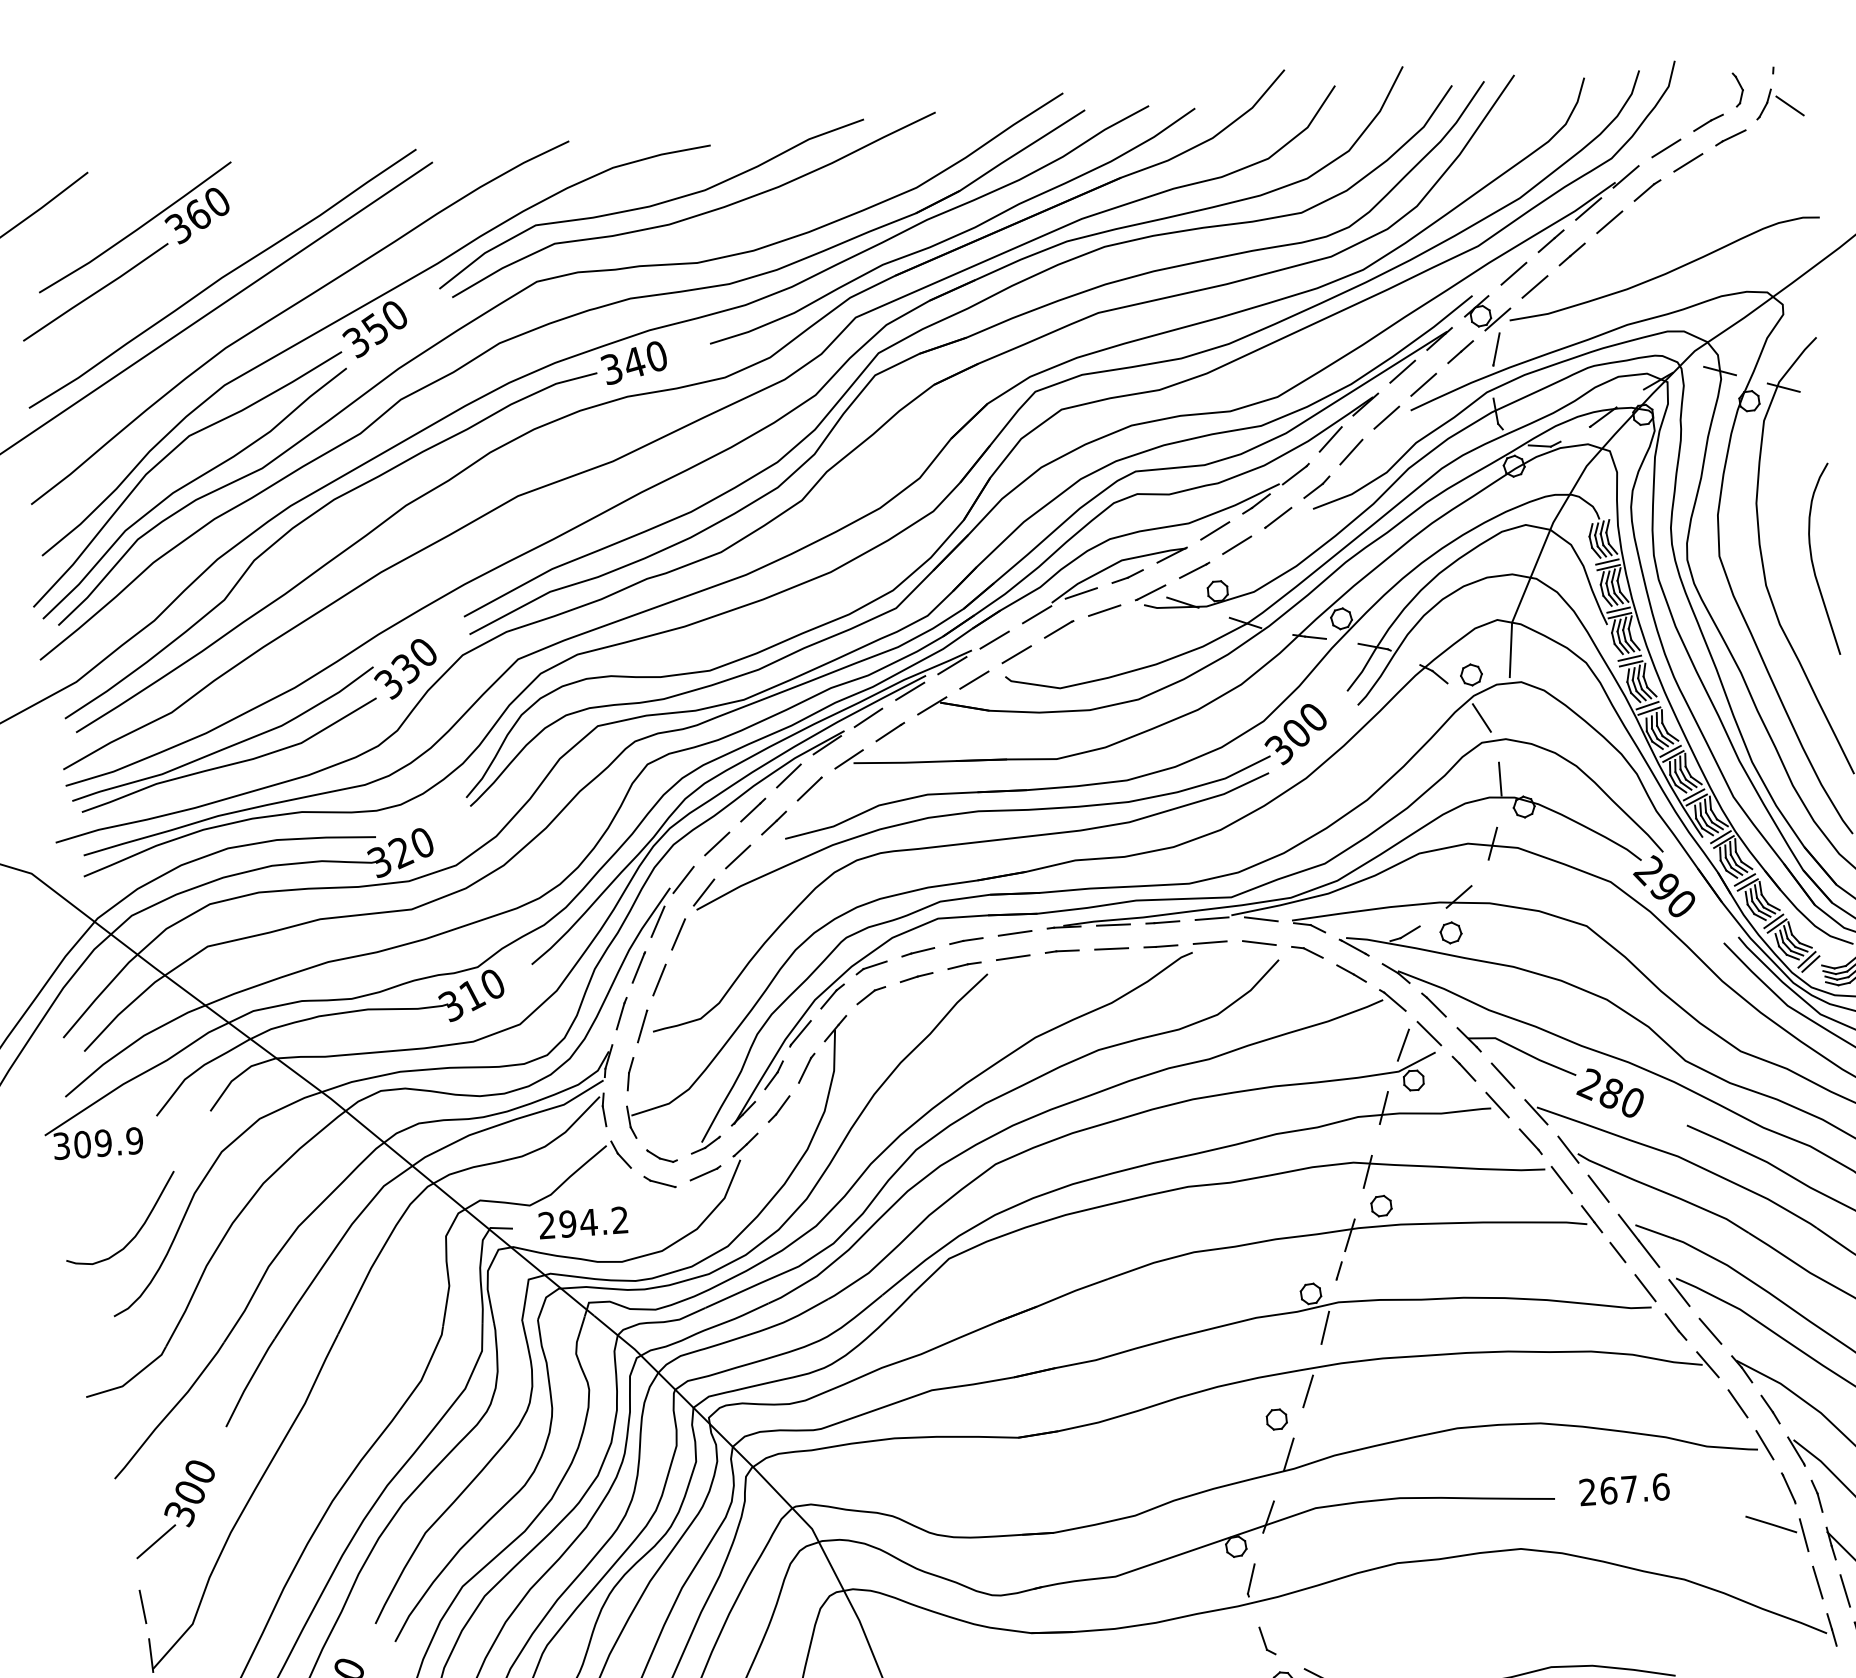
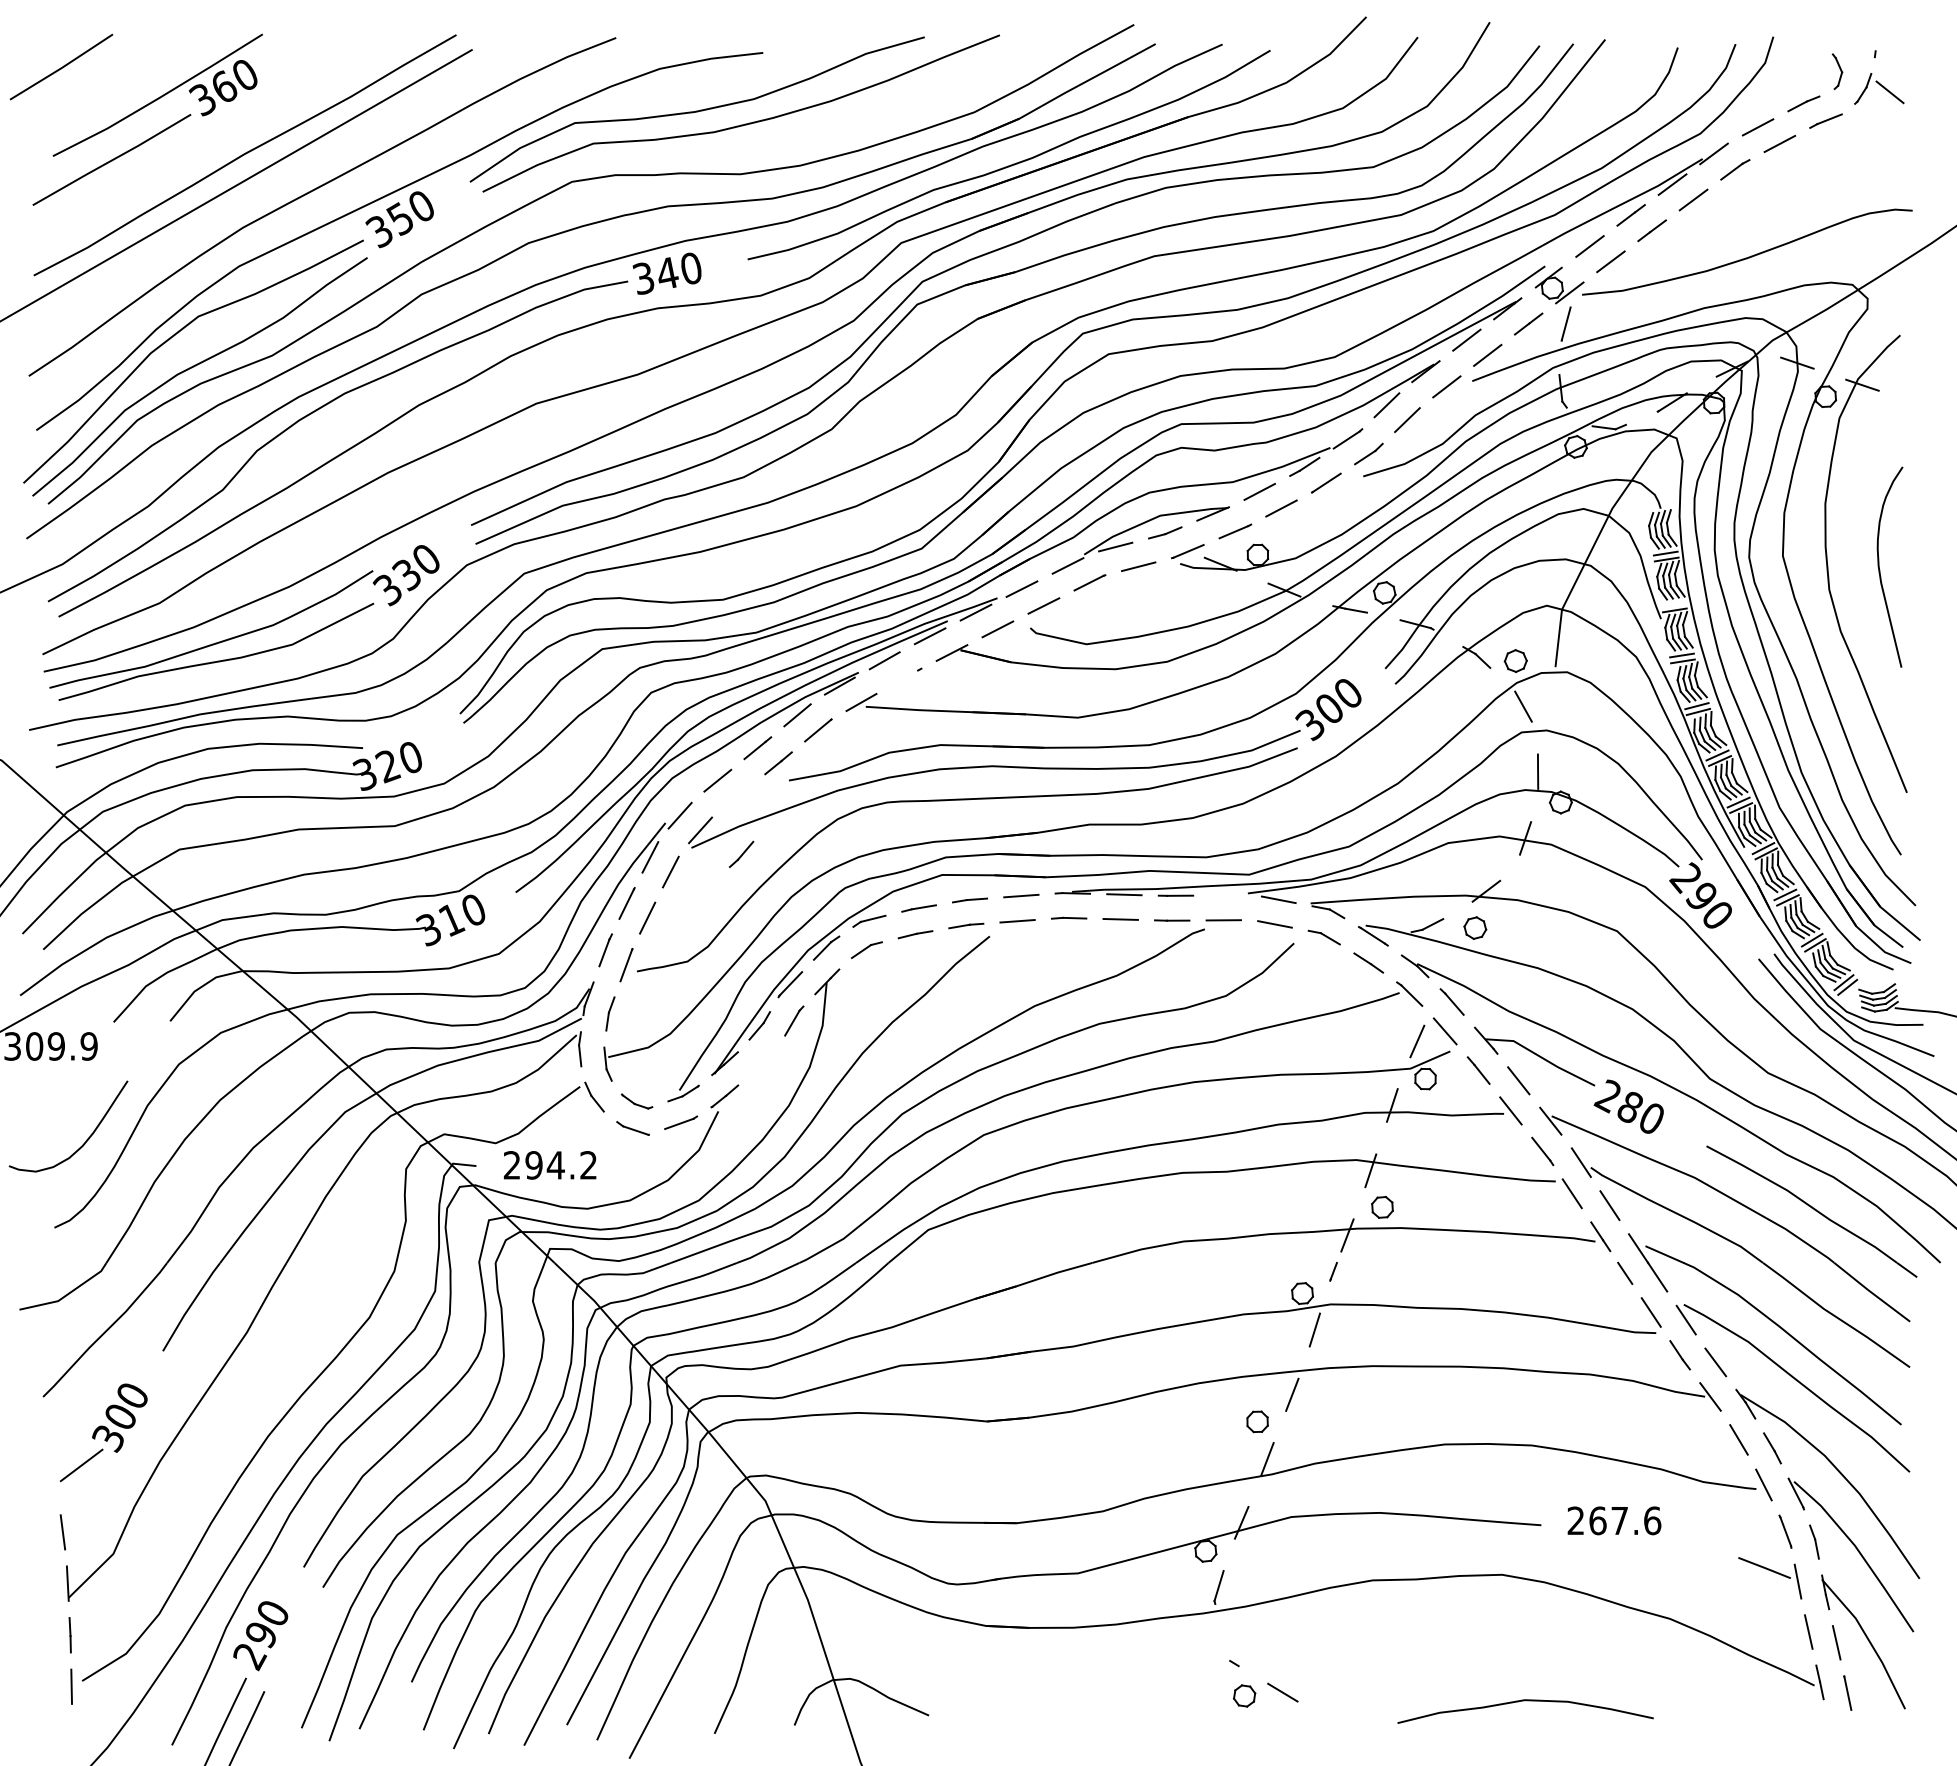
line: (1618, 610) -> (1673, 604), removed
line: (888, 732) -> (904, 677), removed
line: (737, 856) -> (738, 795), removed
line: (1212, 918) -> (1227, 895), removed
line: (780, 1108) -> (742, 853), moved
line: (1262, 1638) -> (1226, 1648), removed

